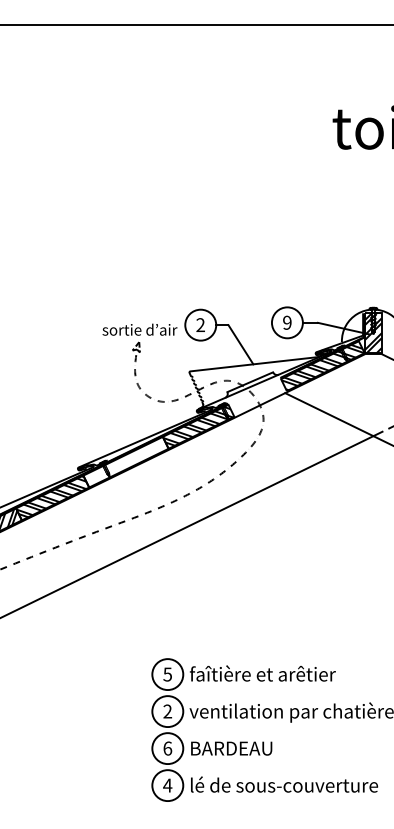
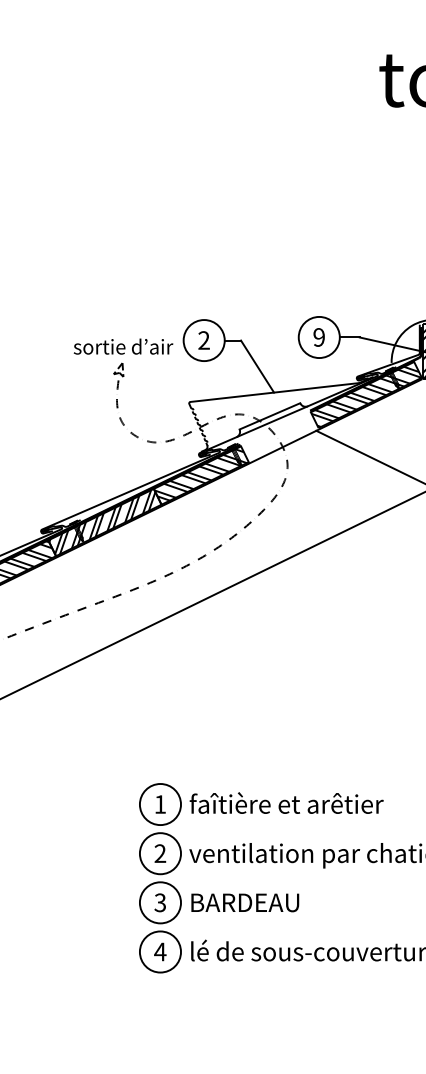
hatch: (126, 461) -> (105, 521), added
text: (167, 674) -> (160, 804), 5 -> 1
text: (167, 748) -> (160, 902), 6 -> 3

